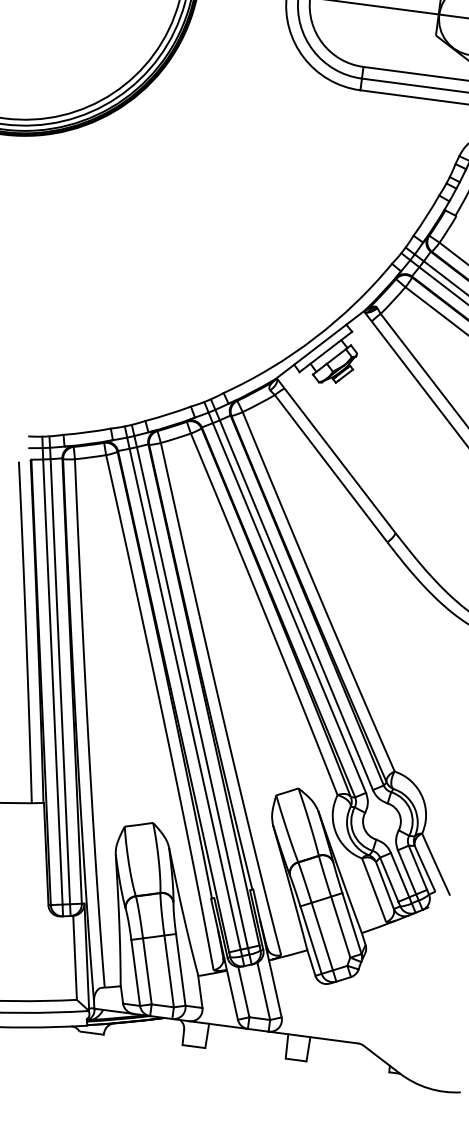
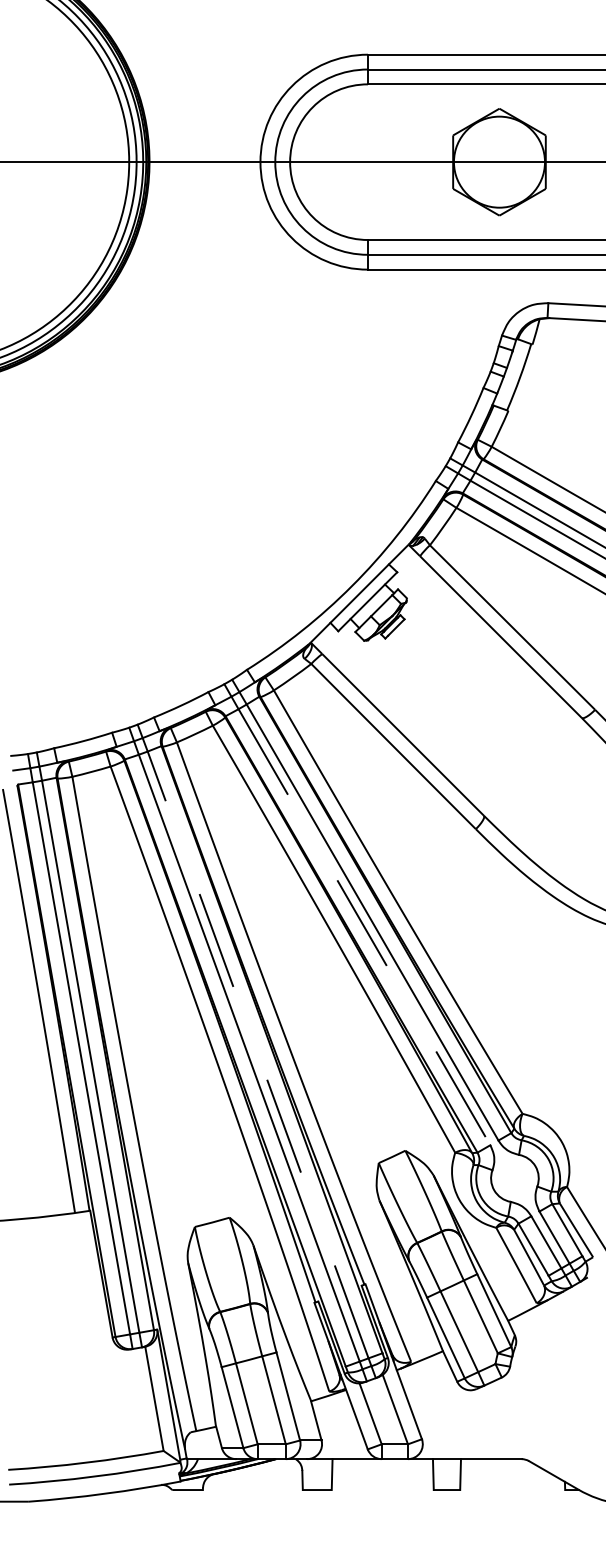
line: (289, 608) -> (364, 927), solid -> dashed
line: (192, 697) -> (258, 1054), solid -> dashed

